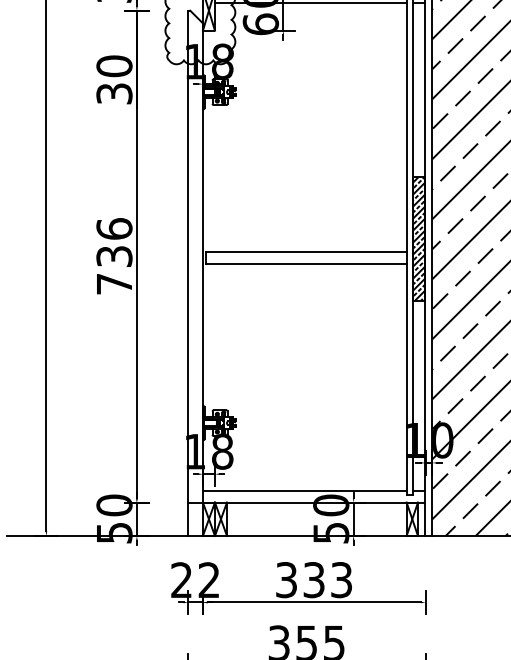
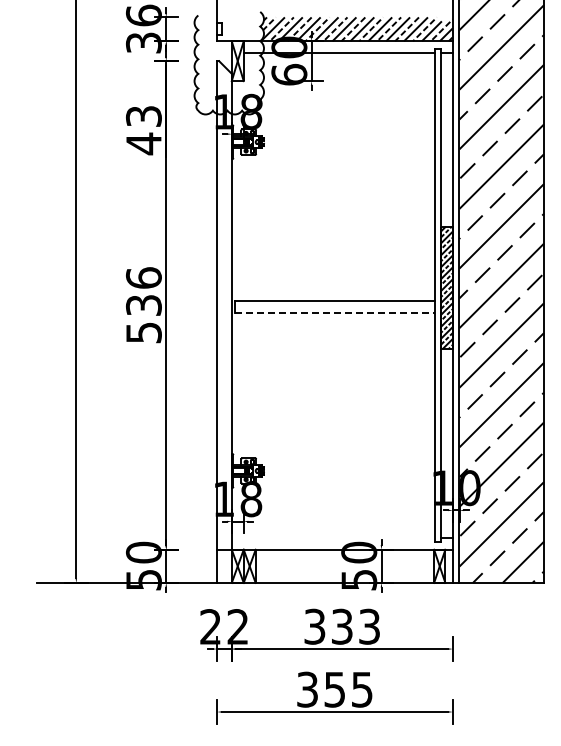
text: (114, 80) -> (143, 130), 30 -> 43
line: (306, 263) -> (334, 312), solid -> dashed
text: (114, 283) -> (143, 332), 736 -> 536
line: (304, 490) -> (332, 537), removed

